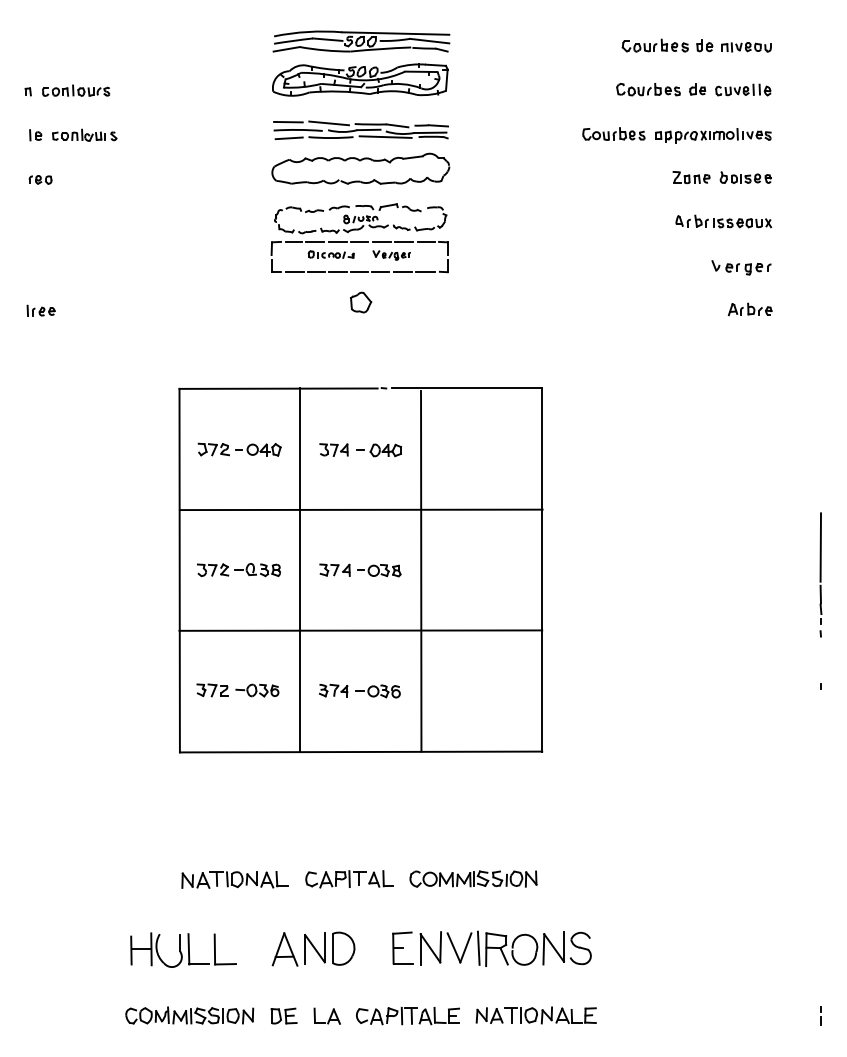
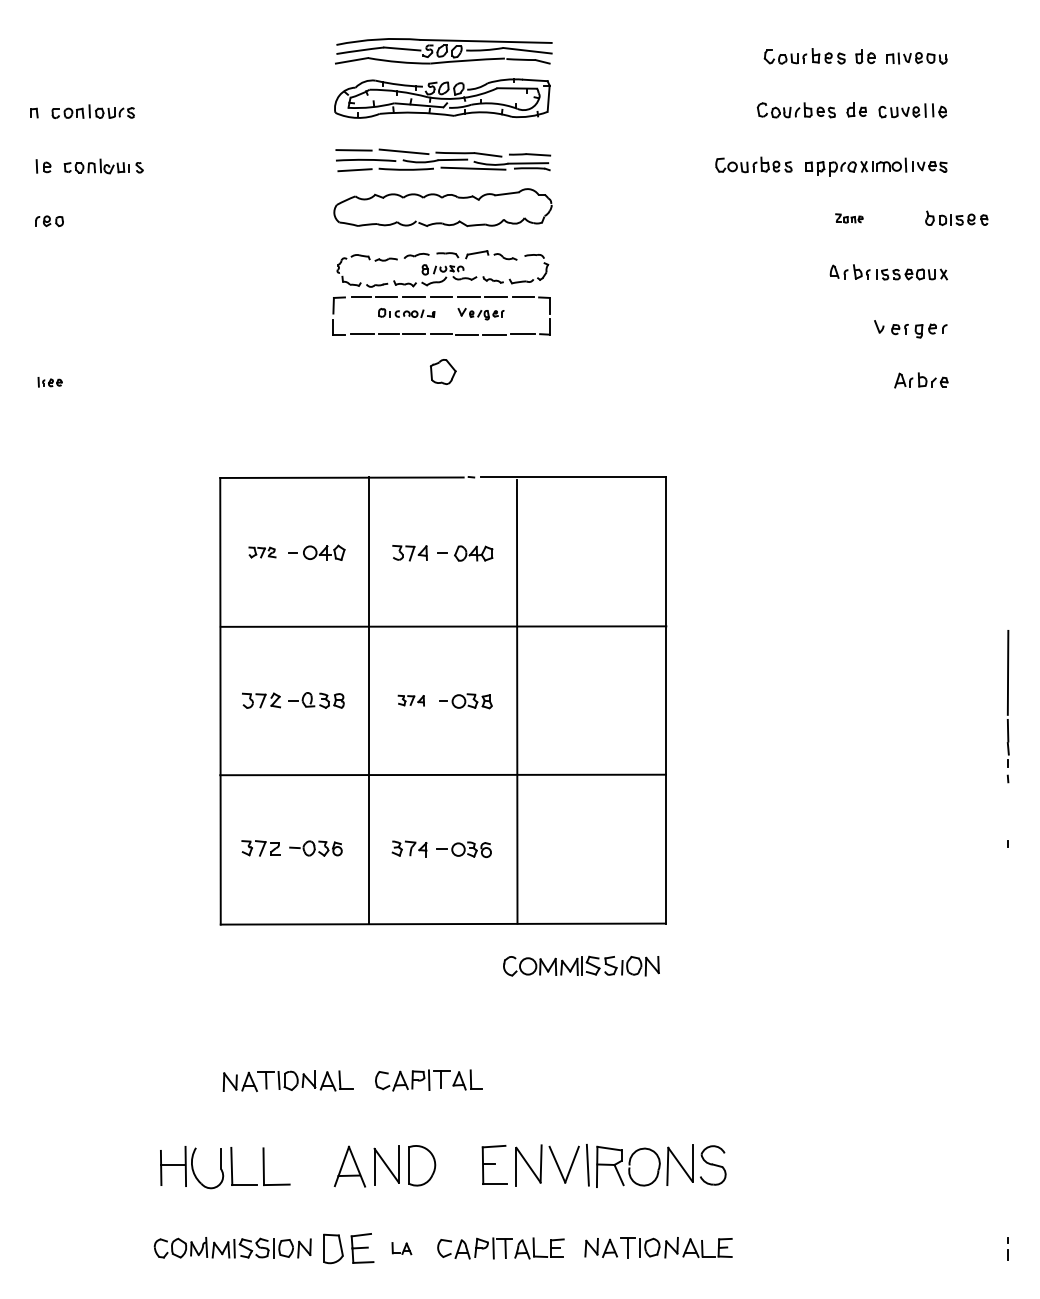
part: (745, 176) -> (956, 217), moved
part: (691, 177) -> (849, 218), size x0.6
part: (40, 311) -> (49, 382), size x0.7
part: (213, 449) -> (262, 552), size x0.7
part: (335, 570) -> (411, 700), size x0.7
part: (473, 878) -> (581, 965), moved
part: (283, 1016) -> (348, 1248), size x1.6
part: (327, 1016) -> (401, 1248), size x0.6

